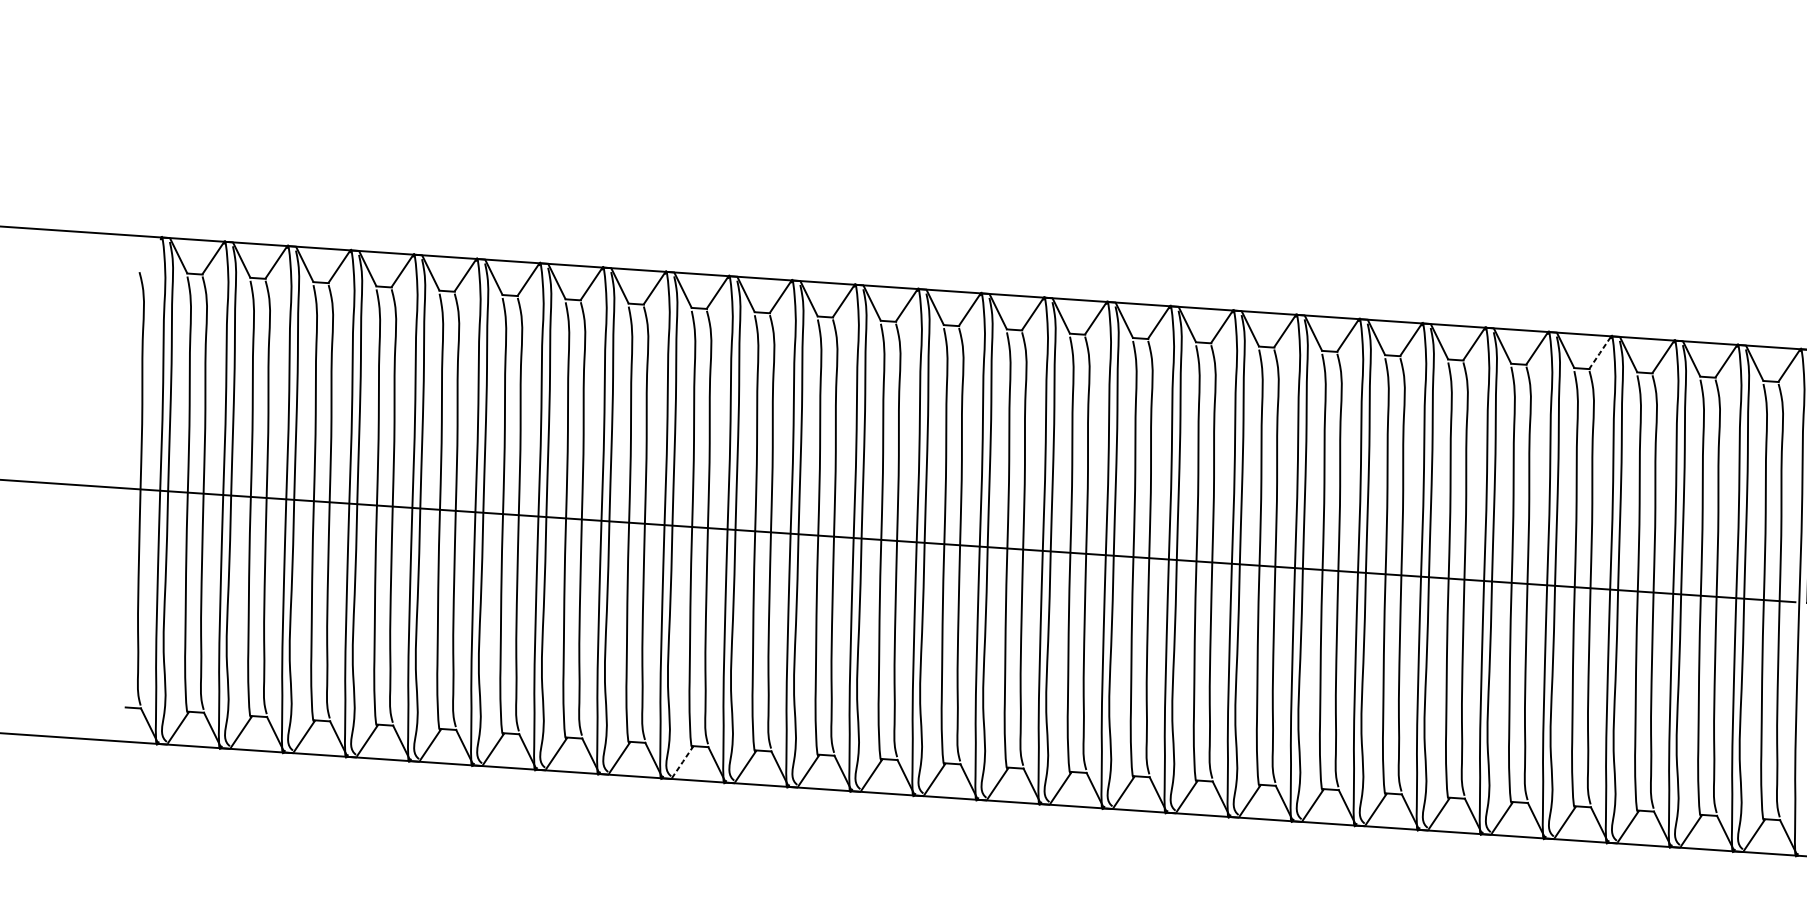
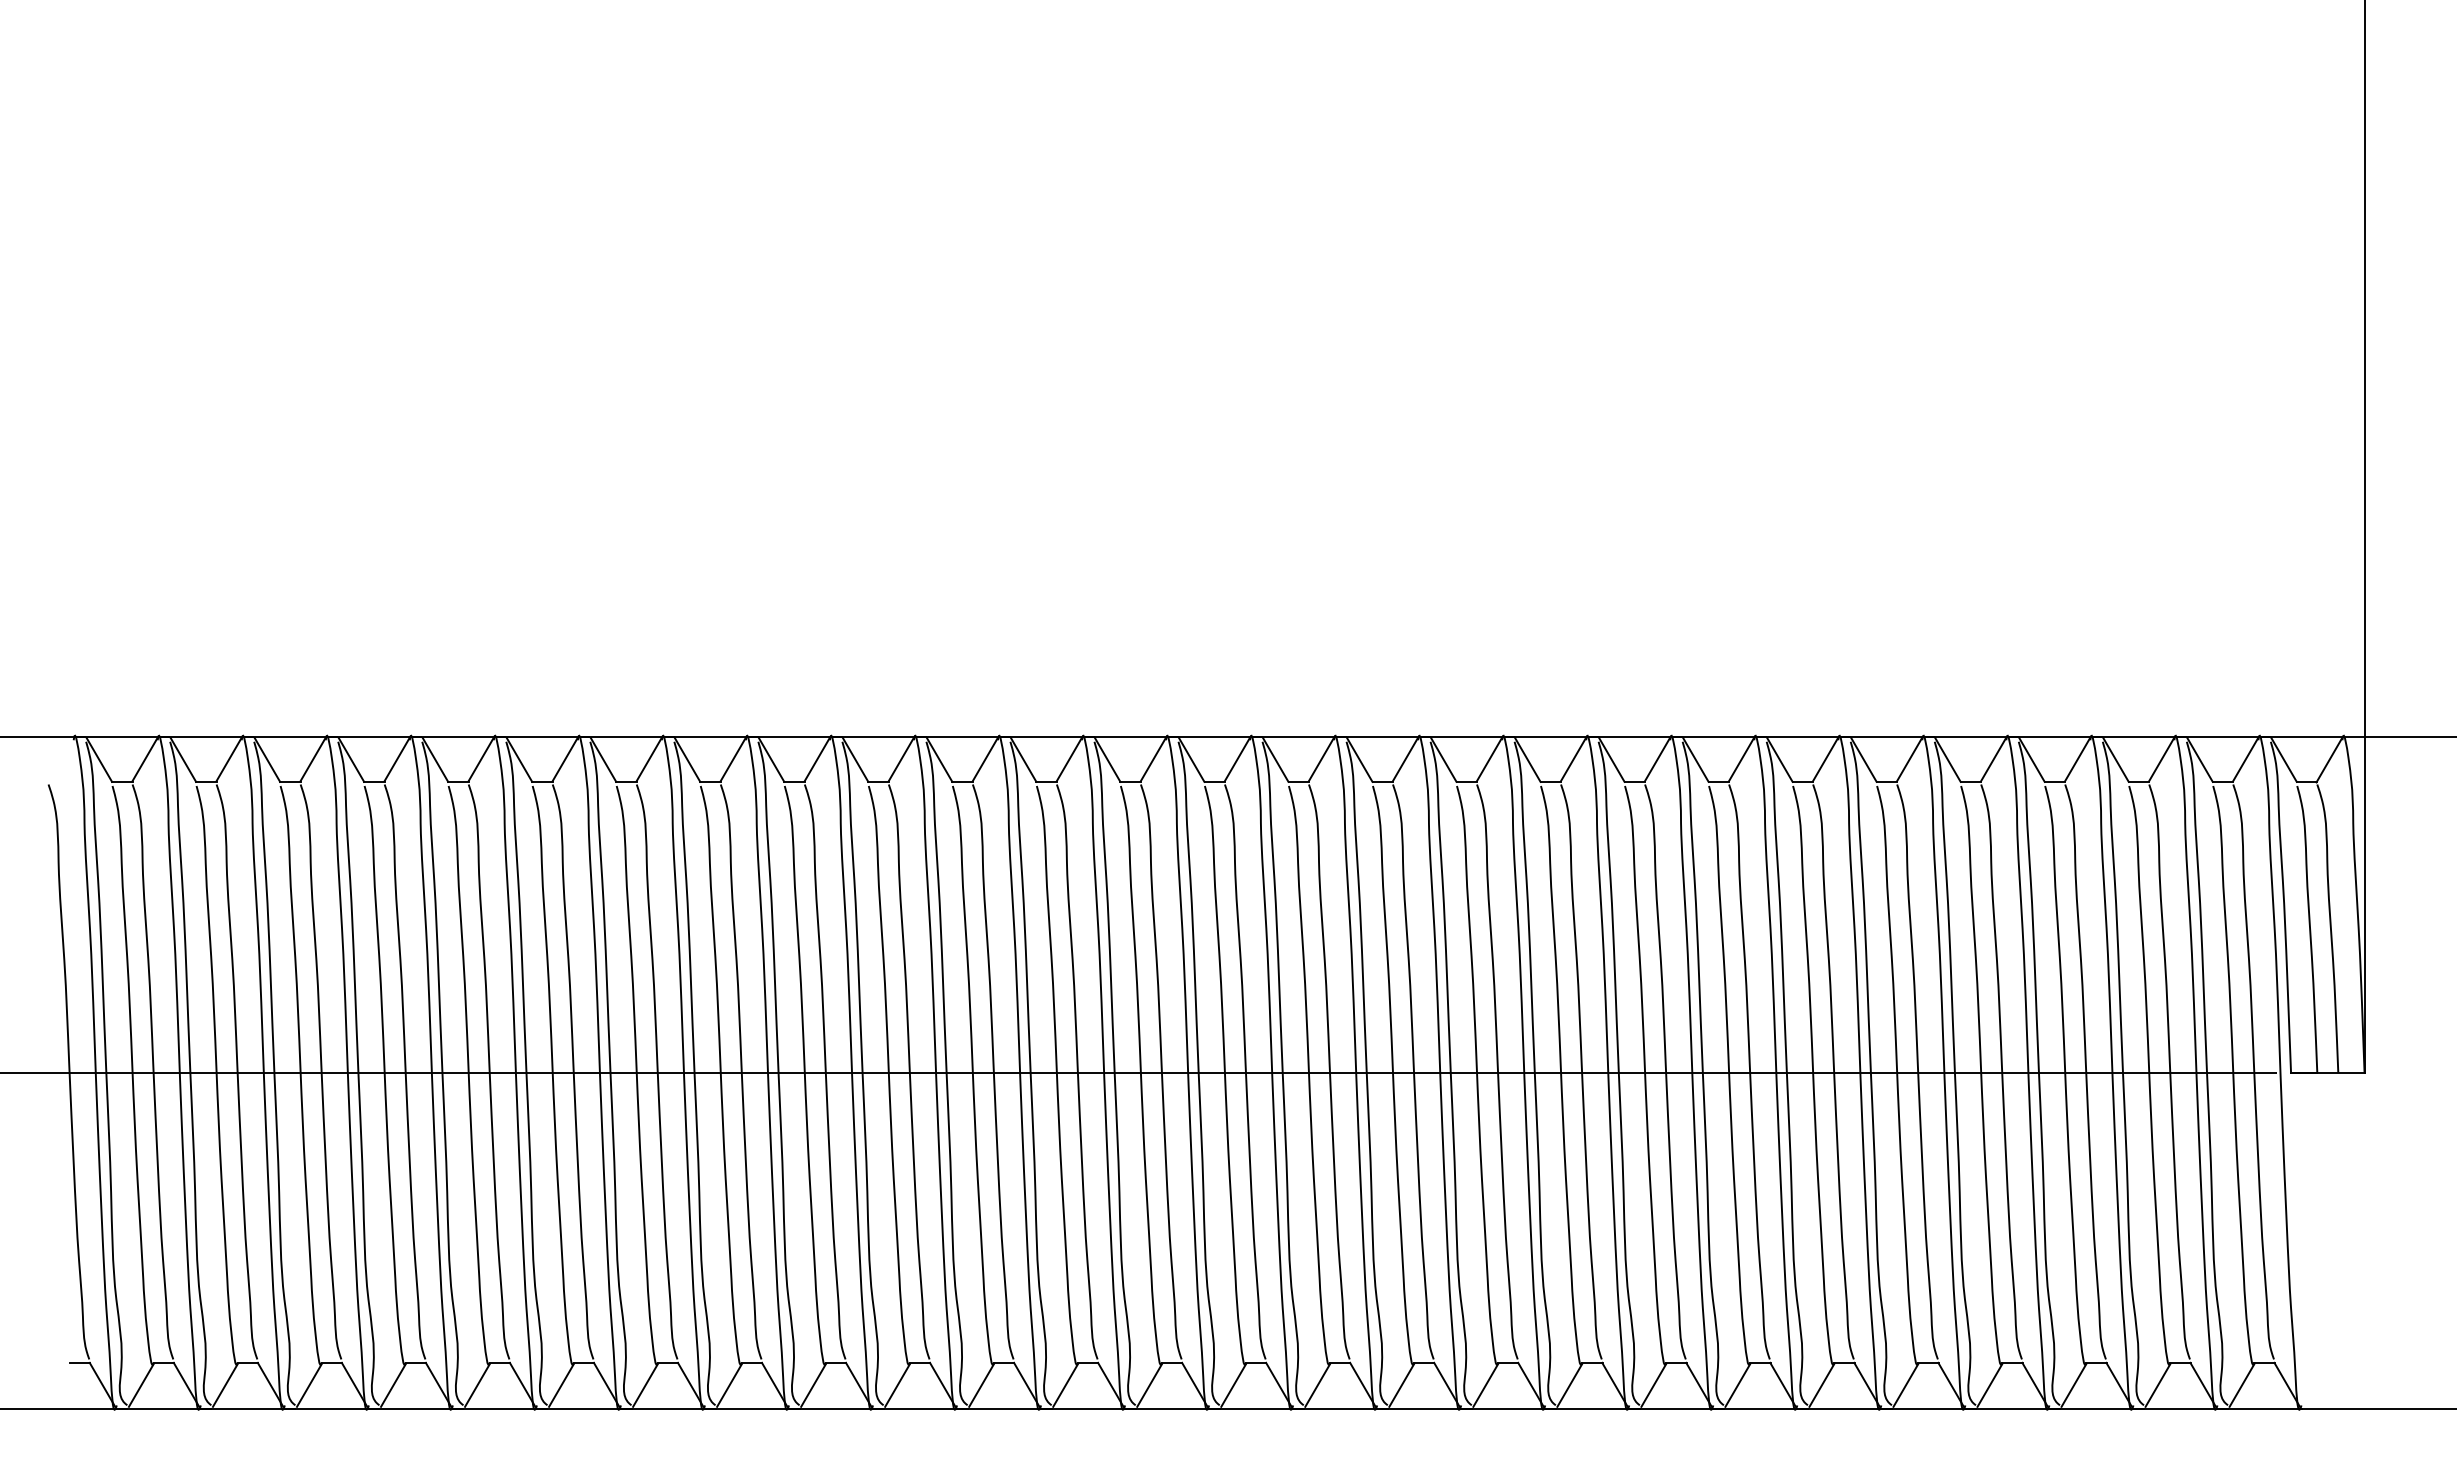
line: (1599, 353) -> (1993, 760), dashed -> solid
line: (682, 761) -> (813, 1384), dashed -> solid

